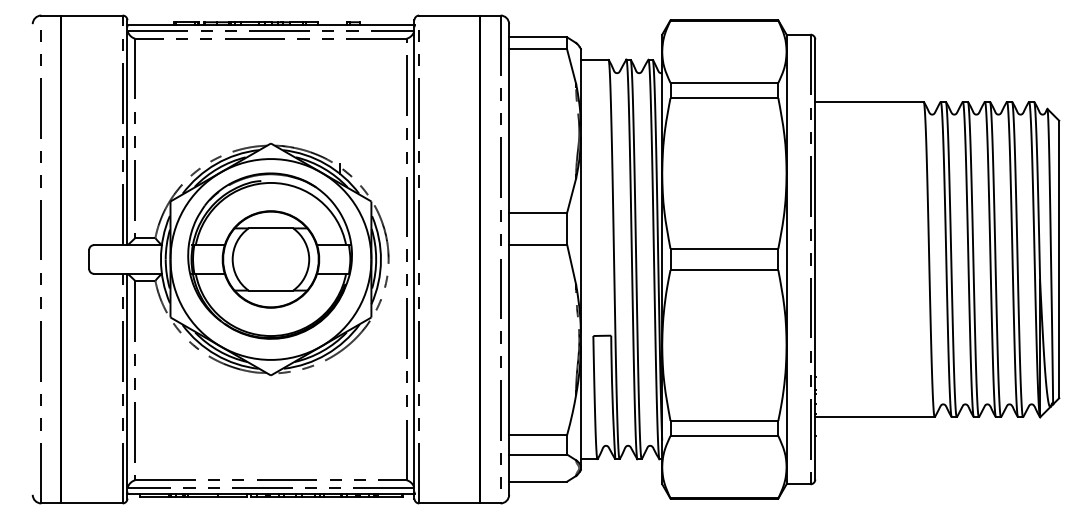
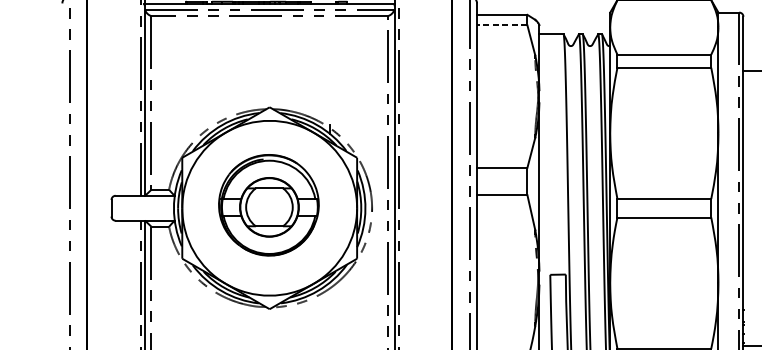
line: (538, 49) -> (502, 25), solid -> dashed
part: (269, 255) -> (268, 204), size x0.7

